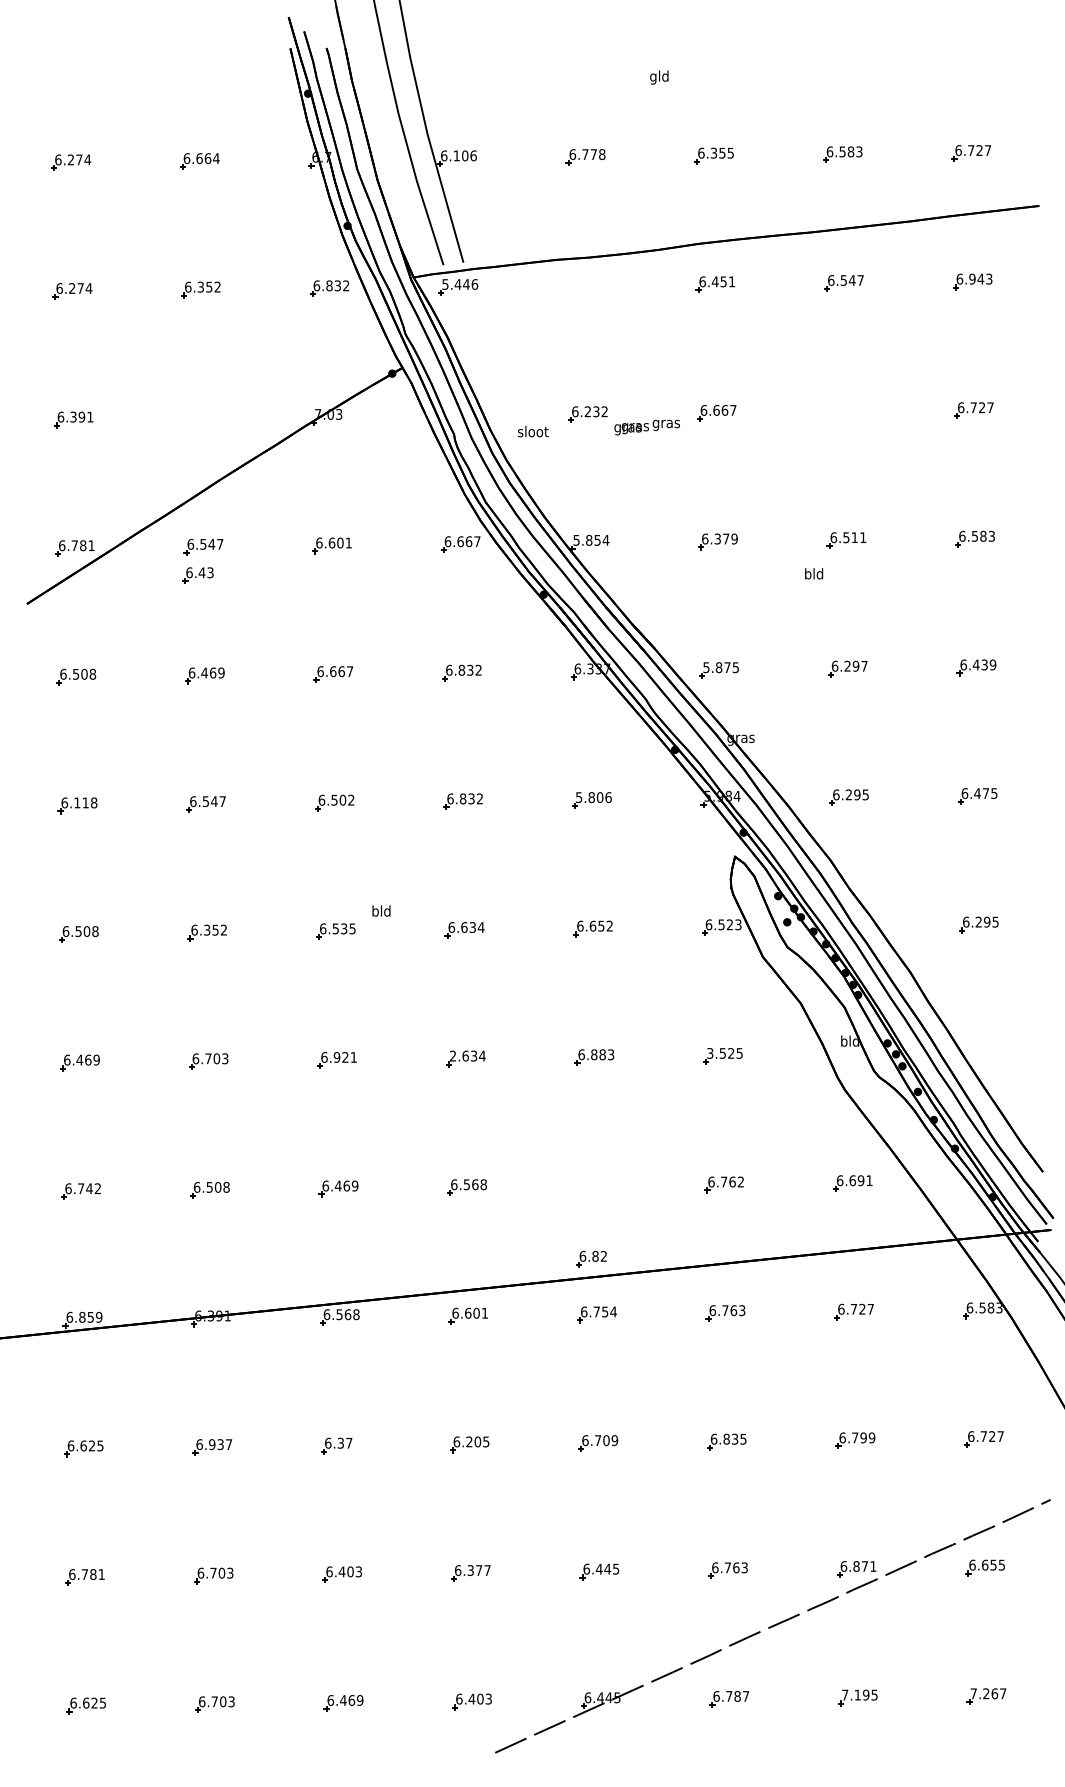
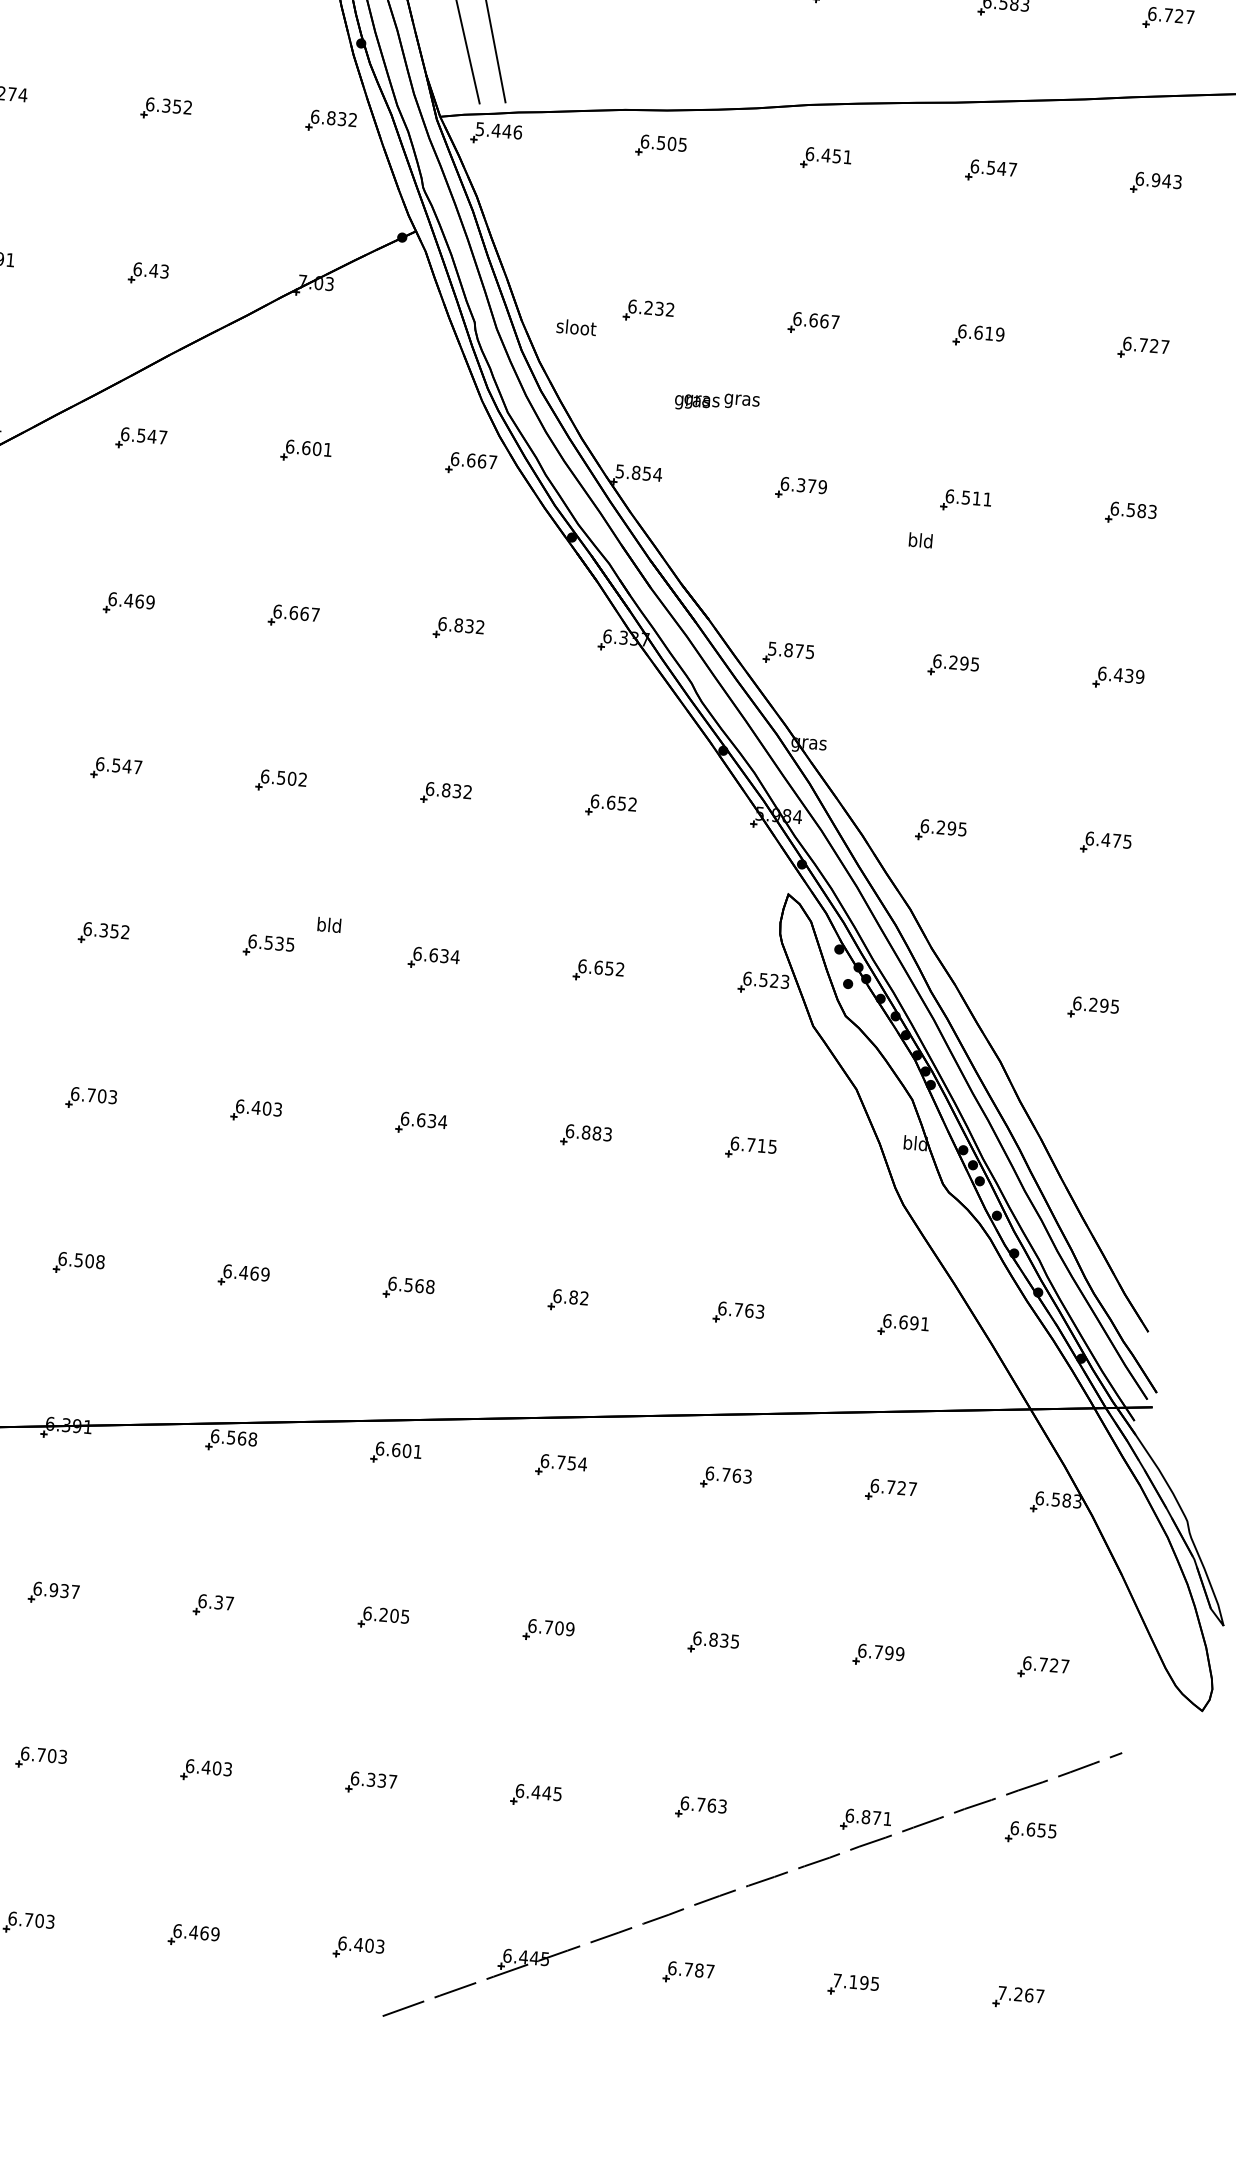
part: (586, 285) -> (660, 145), added
part: (845, 411) -> (978, 335), added
text: (646, 427) -> (716, 402), moved
part: (197, 575) -> (147, 273), moved
text: (864, 666) -> (975, 664), 6.297 -> 6.295
text: (593, 797) -> (613, 802), 5.806 -> 6.652
text: (720, 1053) -> (748, 1144), 3.525 -> 6.715
text: (452, 1055) -> (404, 1117), 2.634 -> 6.634
text: (344, 1057) -> (265, 1108), 6.921 -> 6.403
text: (740, 1182) -> (759, 1312), 6.762 -> 6.763
part: (591, 1258) -> (568, 1299), moved
text: (479, 1570) -> (382, 1780), 6.377 -> 6.337

